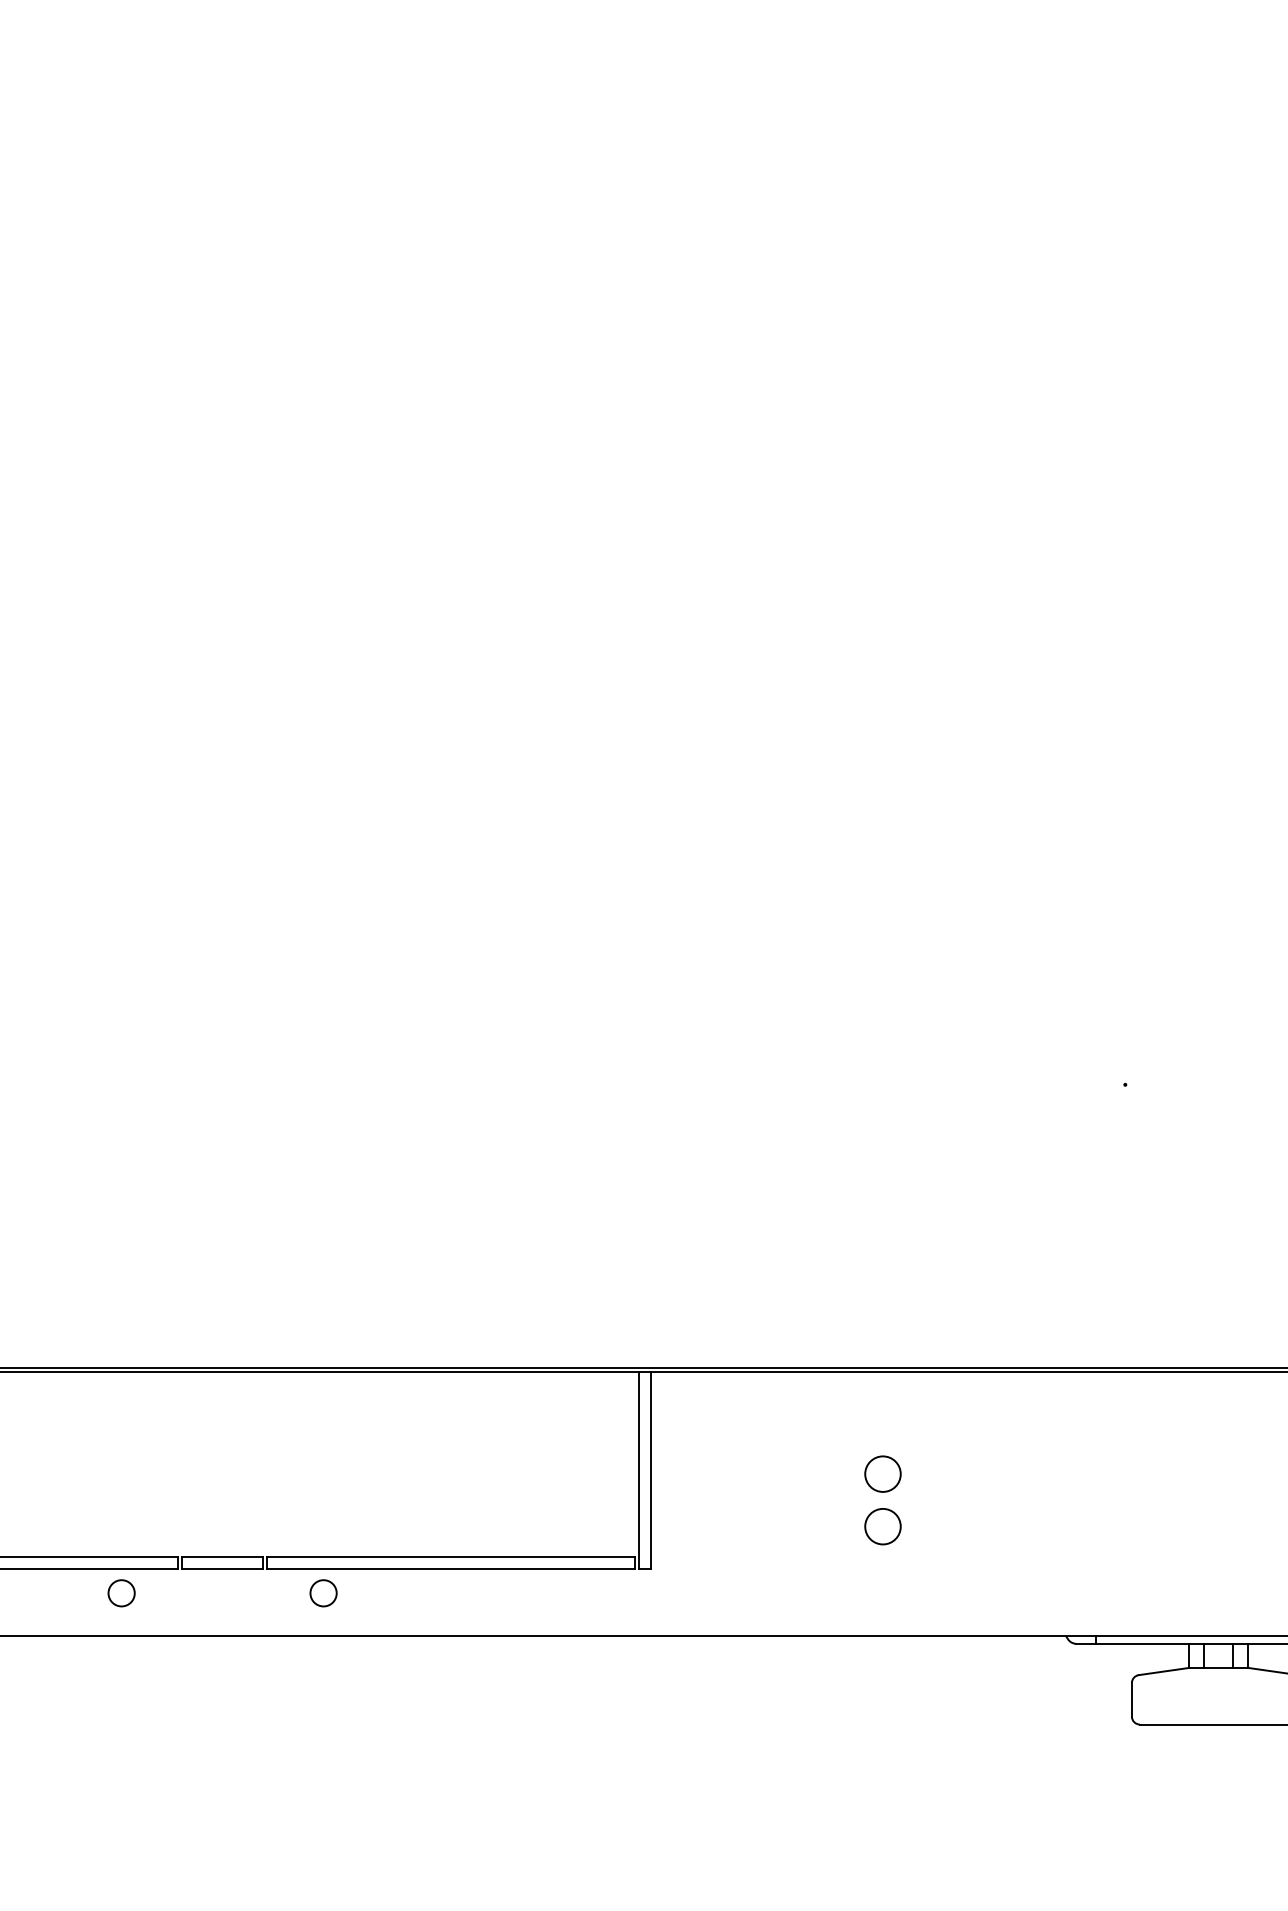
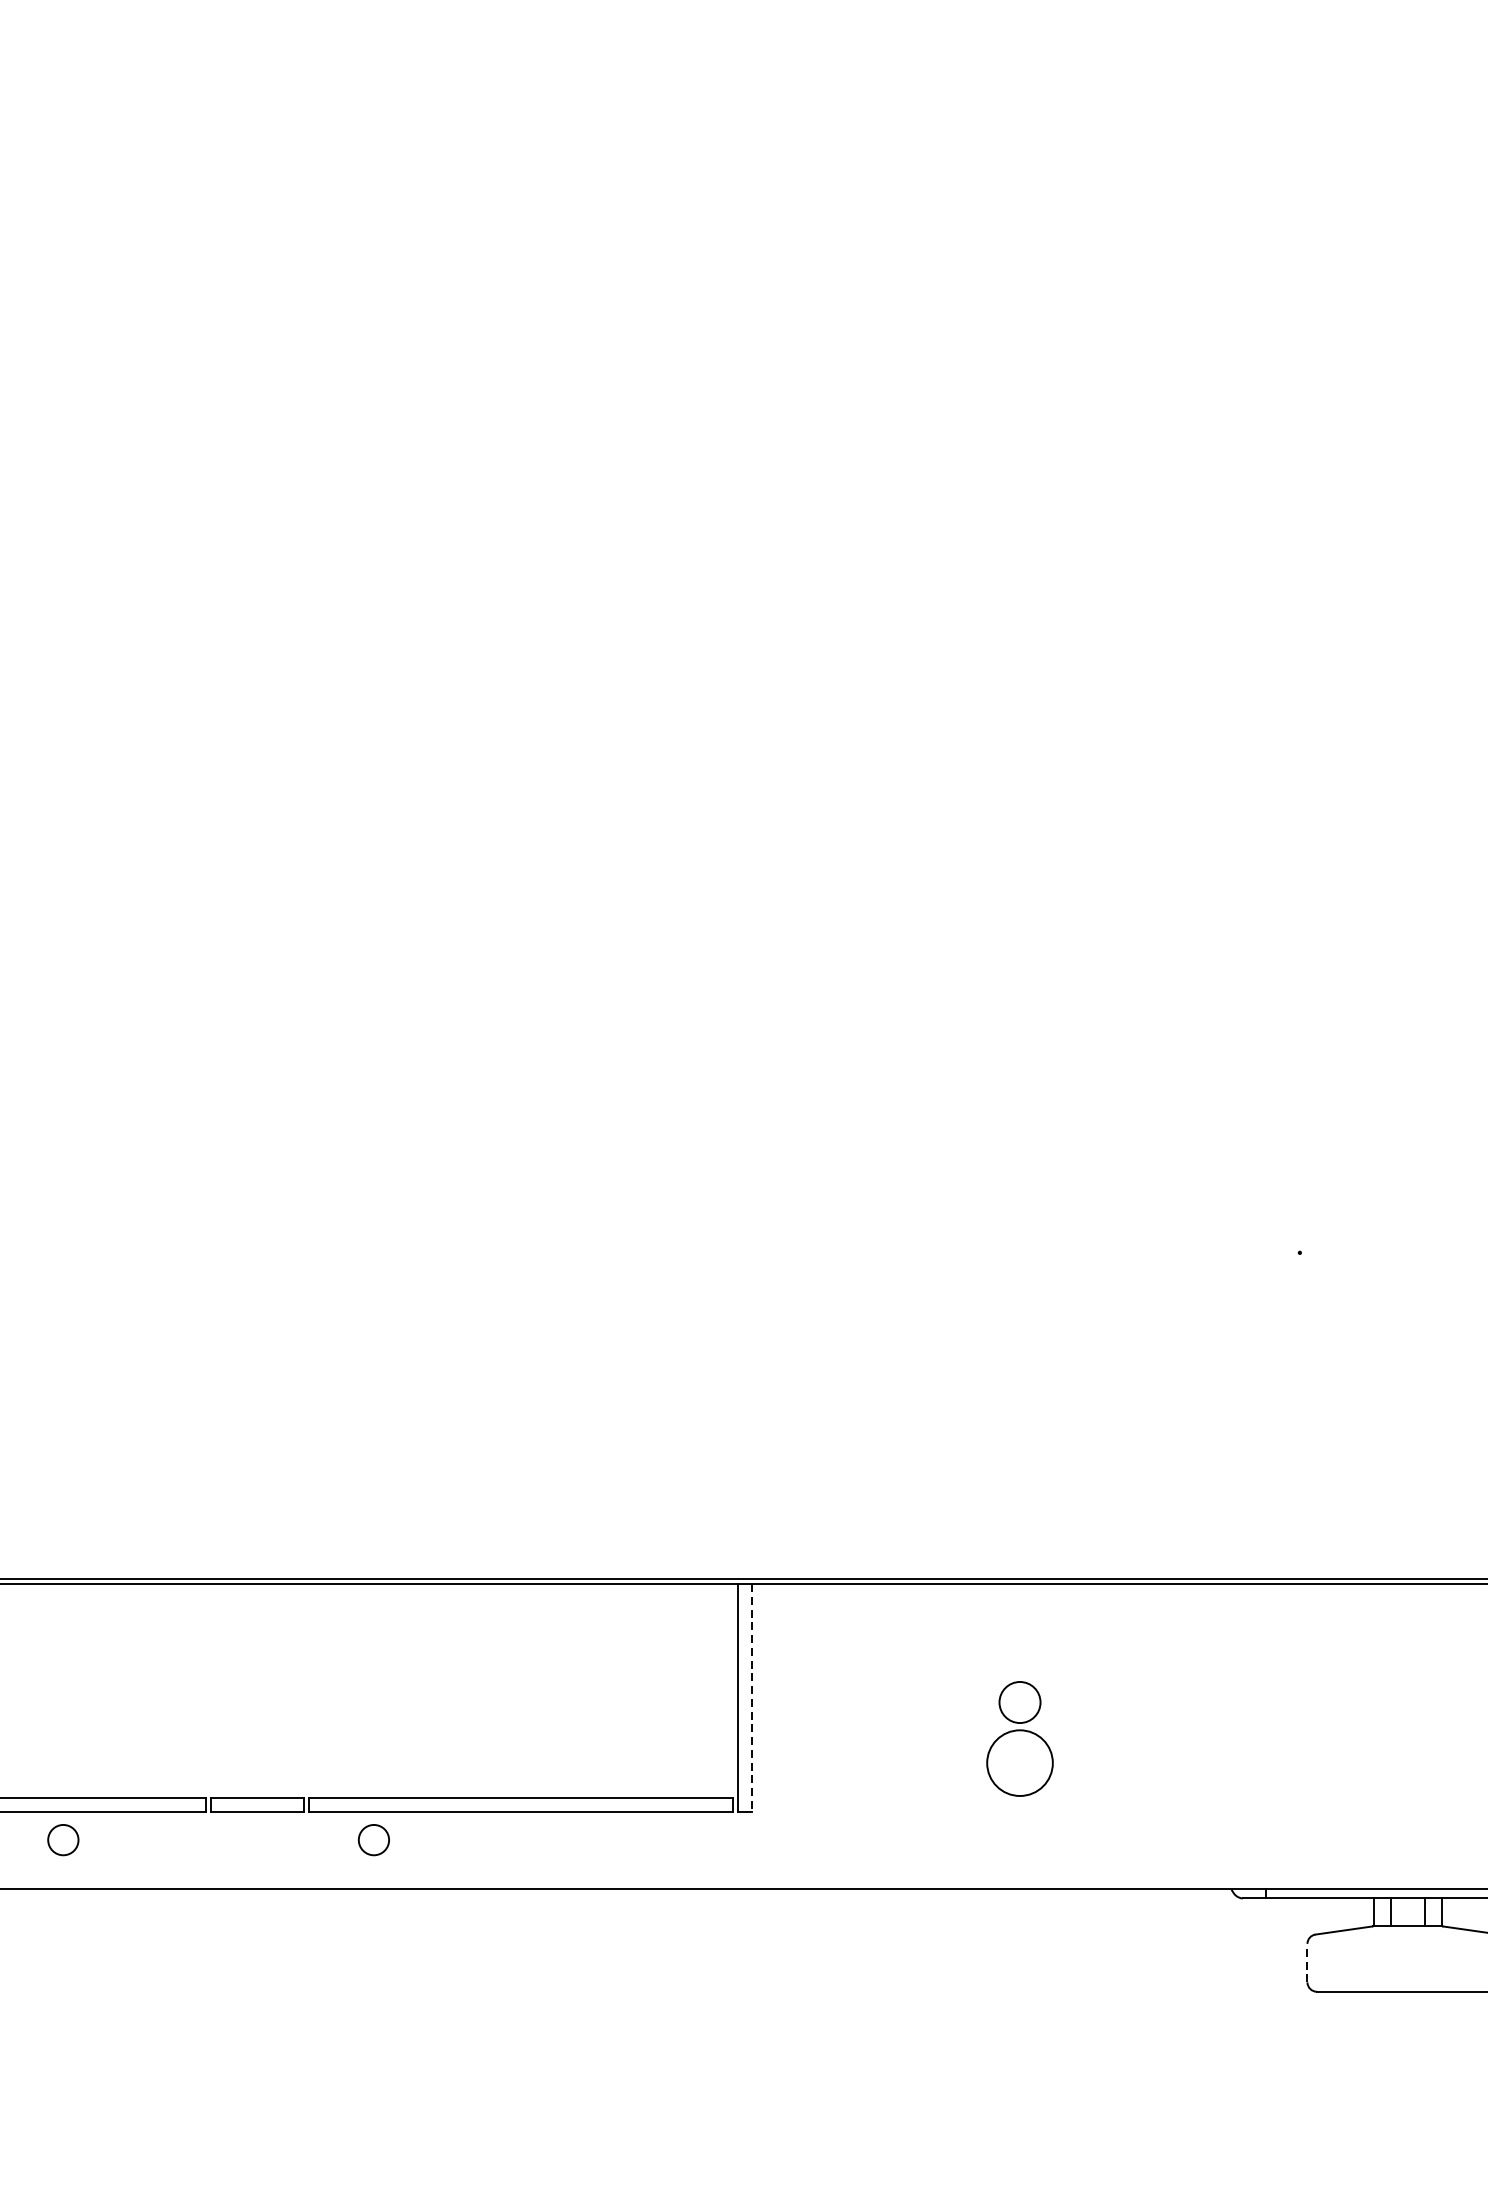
line: (650, 1470) -> (751, 1698), solid -> dashed
circle: (882, 1526) -> (1019, 1762), size x1.6
circle: (121, 1593) -> (63, 1840), moved
line: (1131, 1699) -> (1307, 1962), solid -> dashed

